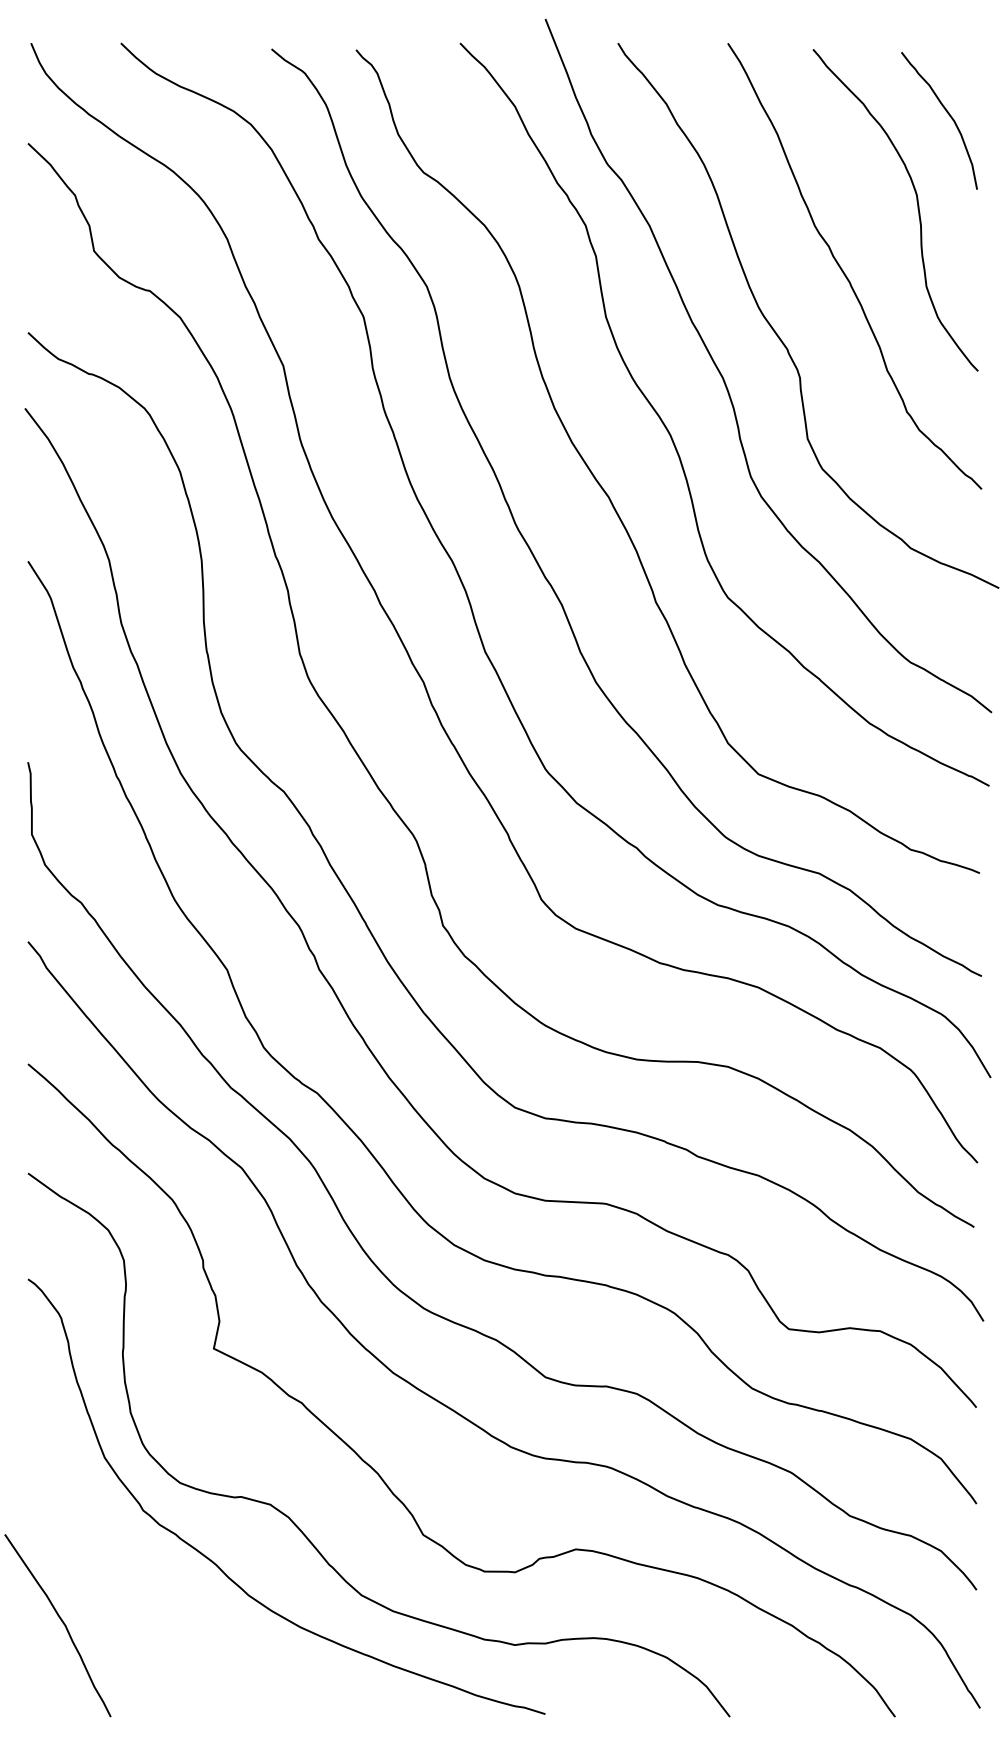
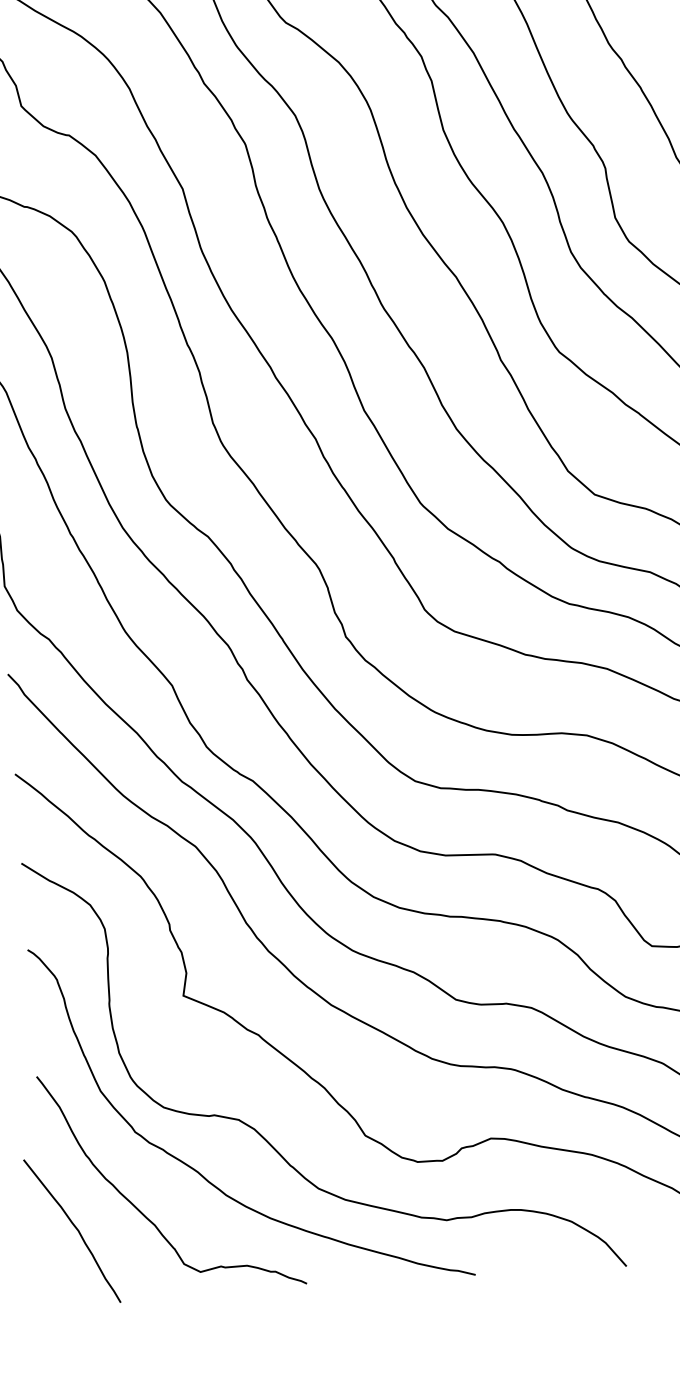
curve: (145, 1609) -> (142, 1212), added

